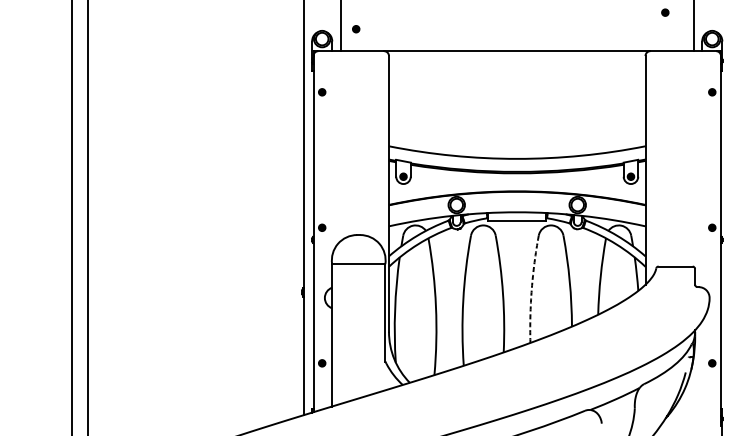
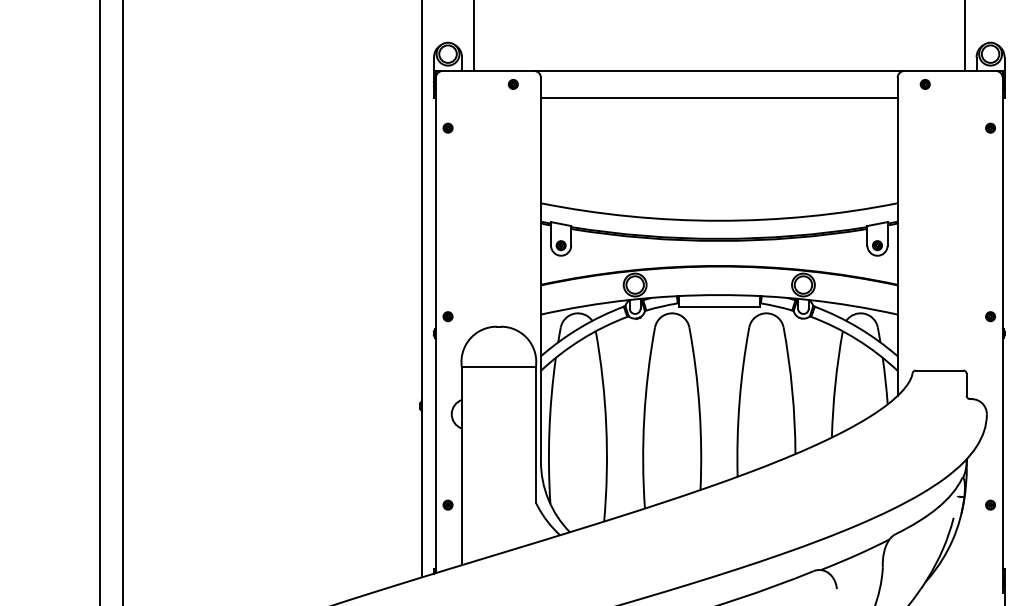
part: (664, 12) -> (924, 84), moved
part: (355, 29) -> (512, 84), moved
line: (516, 70) -> (718, 97), added
arc: (531, 288) -> (739, 401), dashed -> solid

